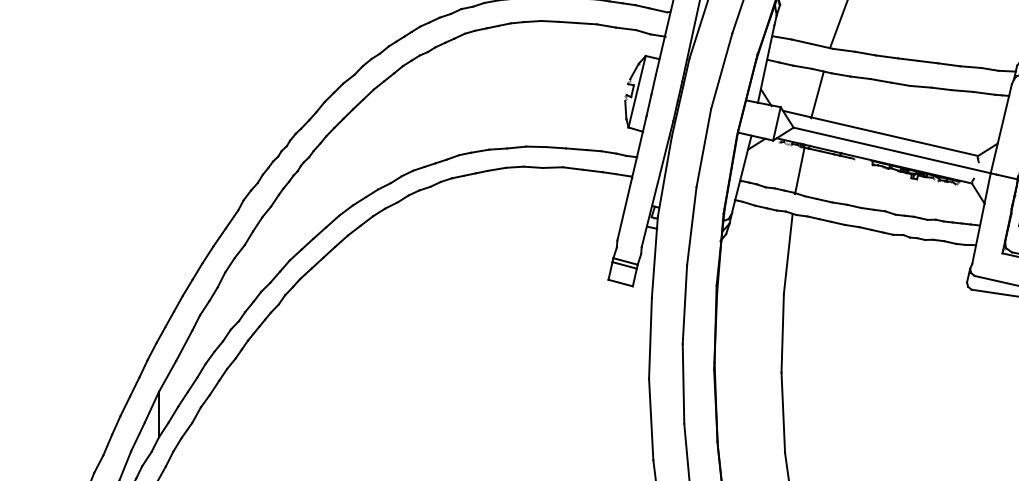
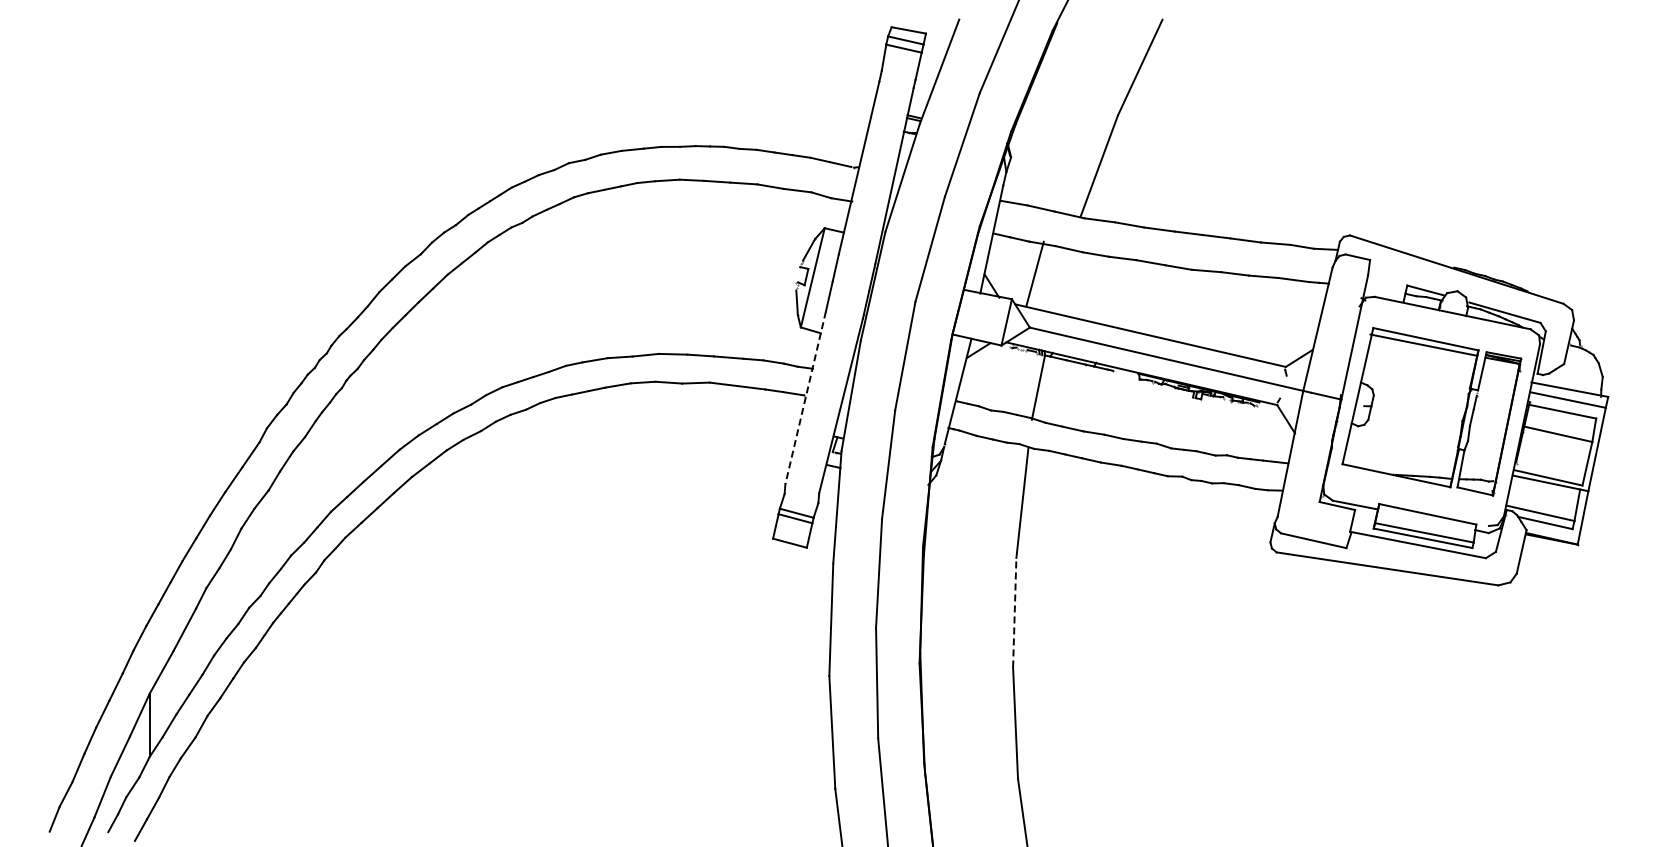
line: (817, 94) -> (1034, 273), moved
line: (631, 178) -> (805, 397), solid -> dashed
line: (782, 333) -> (1014, 612), solid -> dashed

